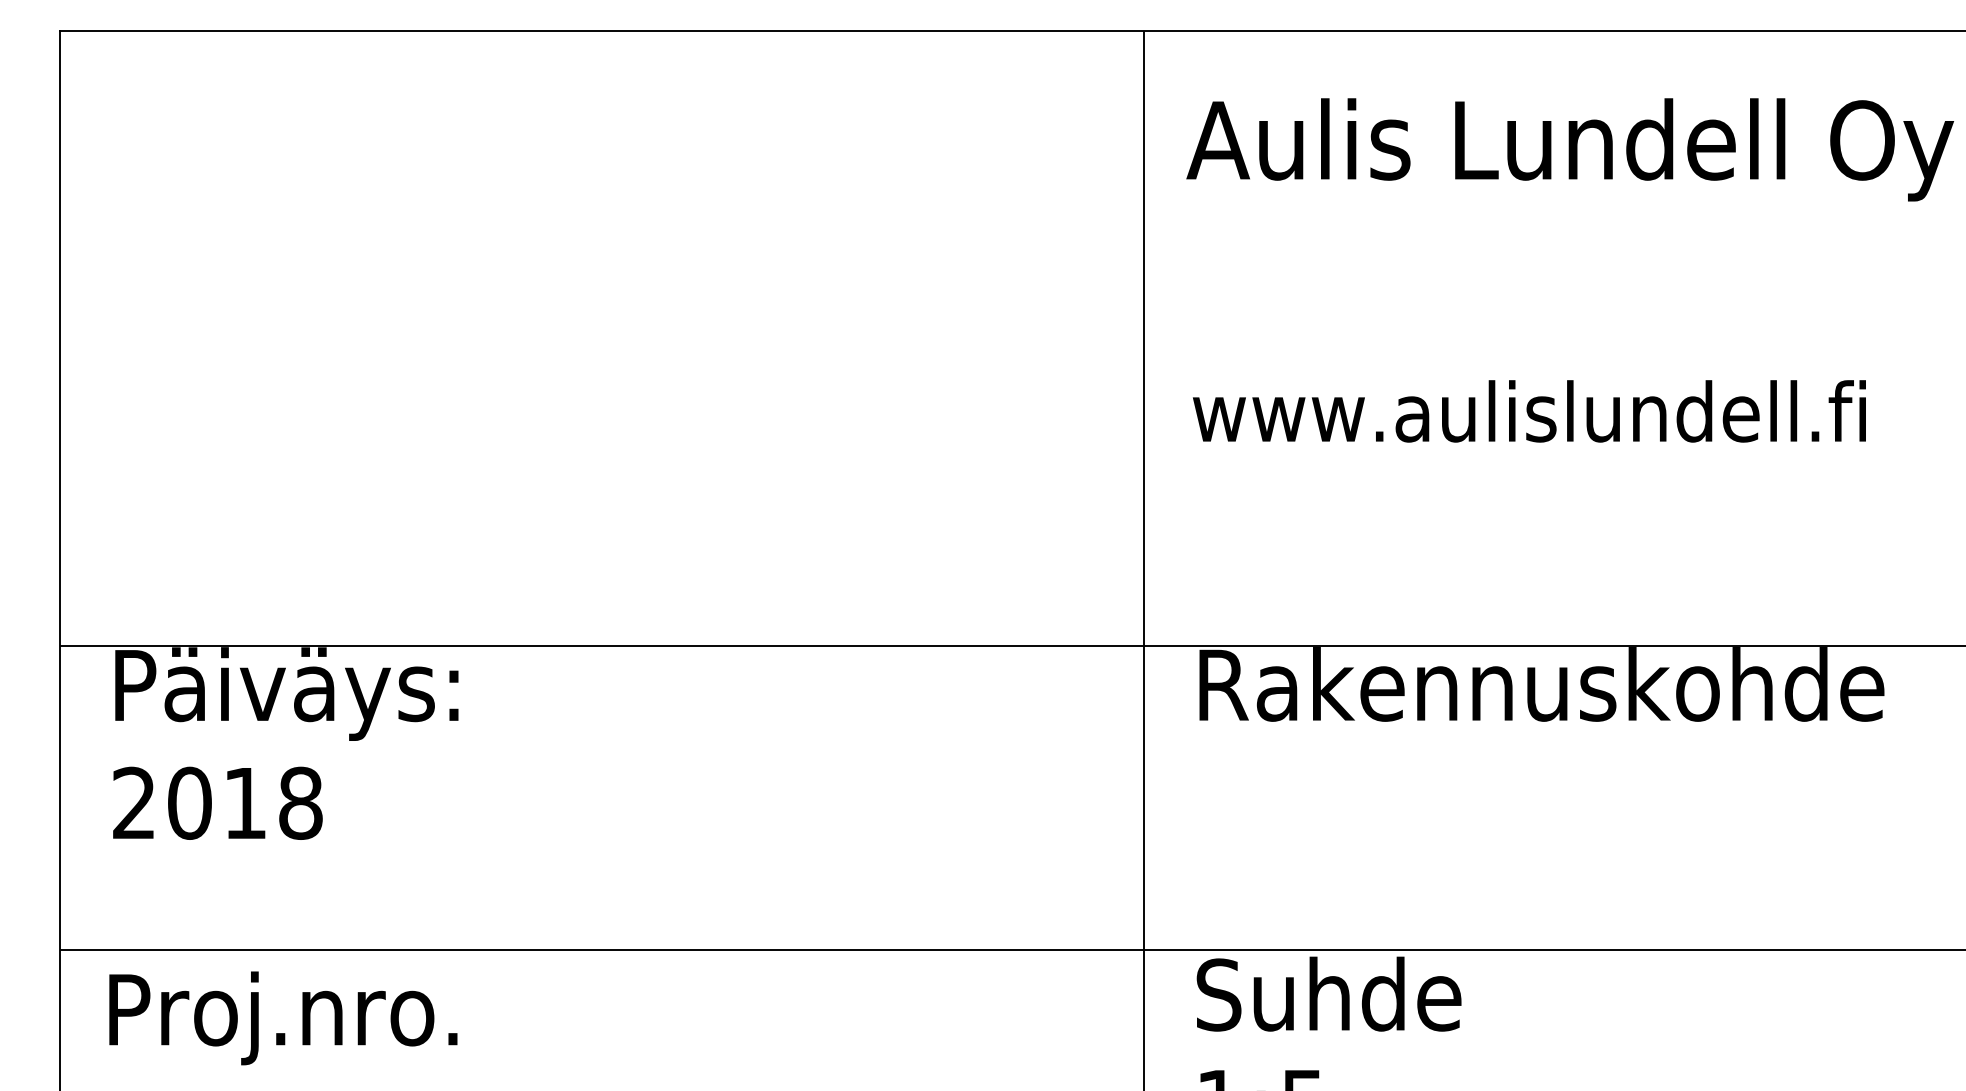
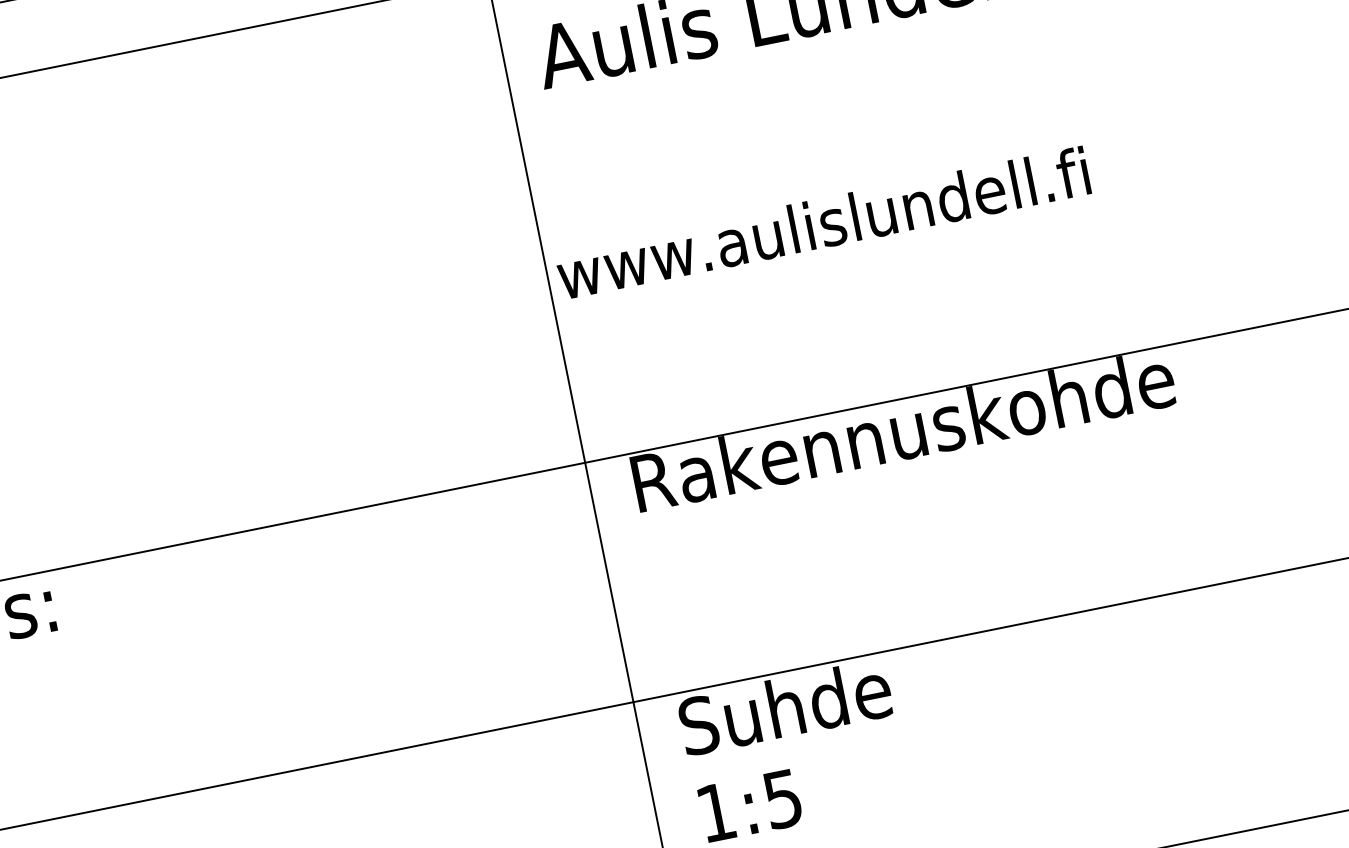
text: (1529, 411) -> (823, 223), moved

